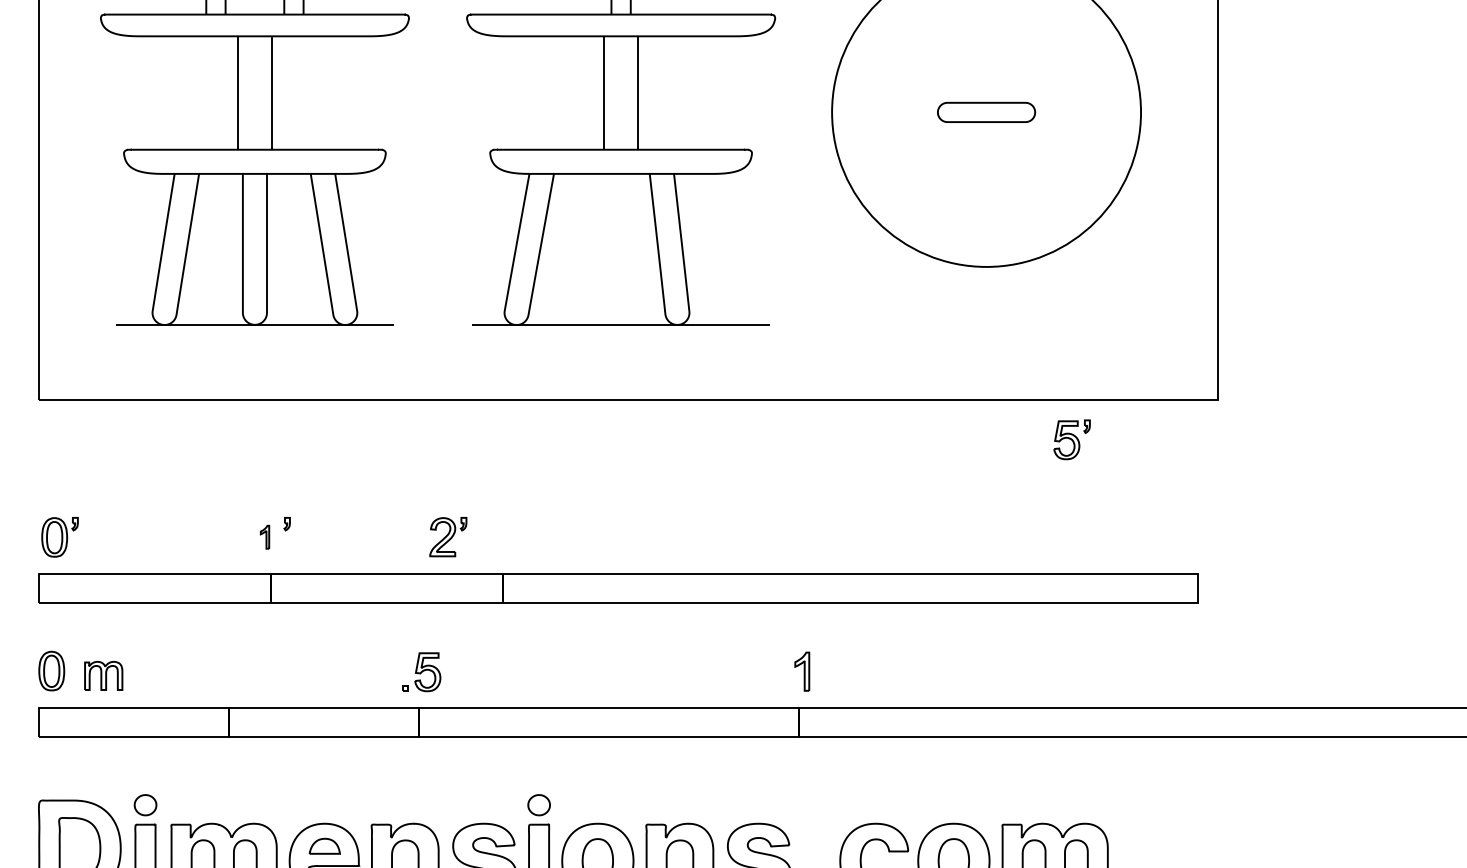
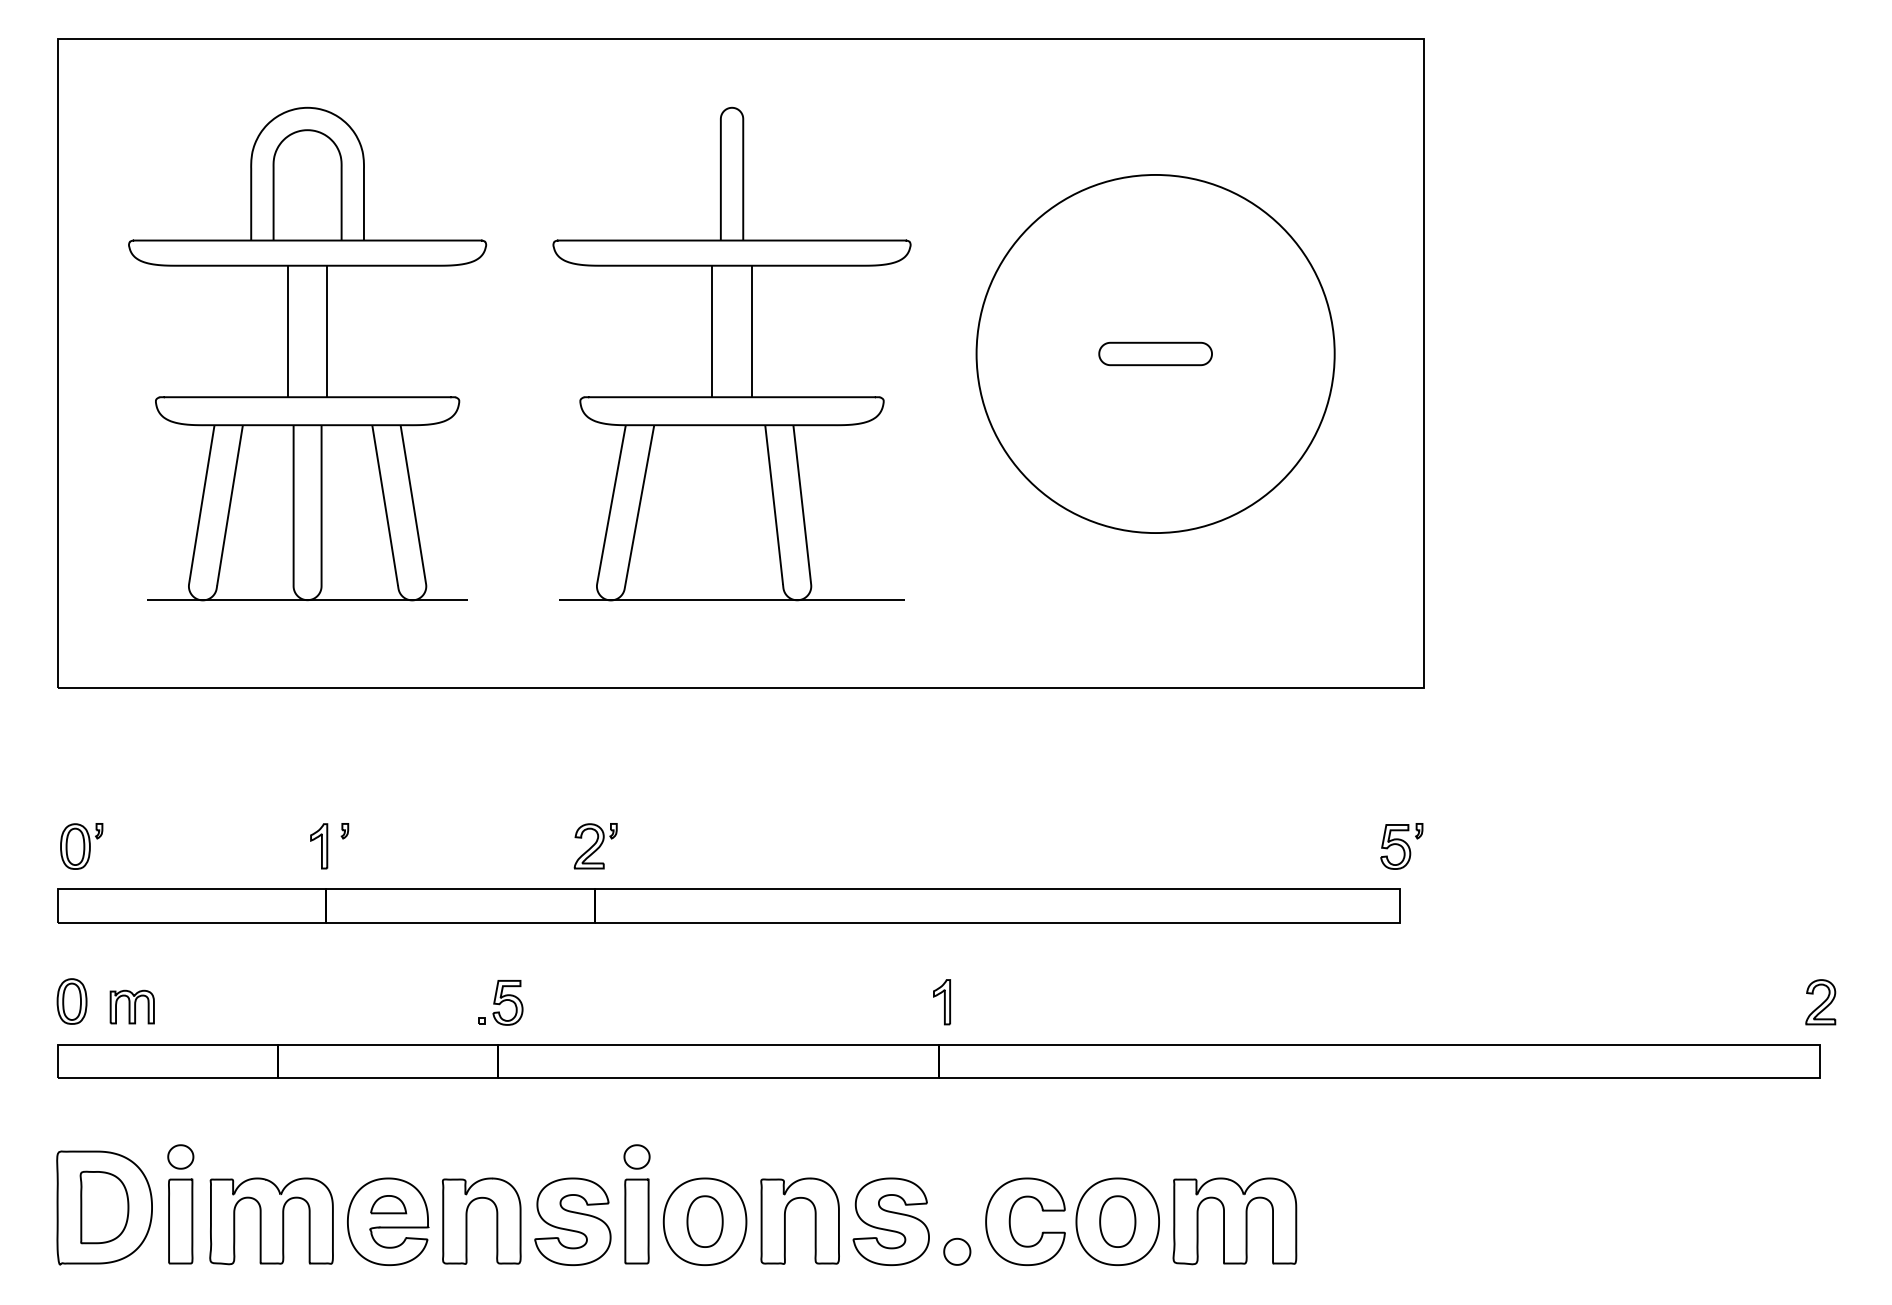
part: (1071, 439) -> (1401, 846), moved
part: (265, 537) -> (319, 846), size x1.67
part: (448, 537) -> (595, 846), moved

